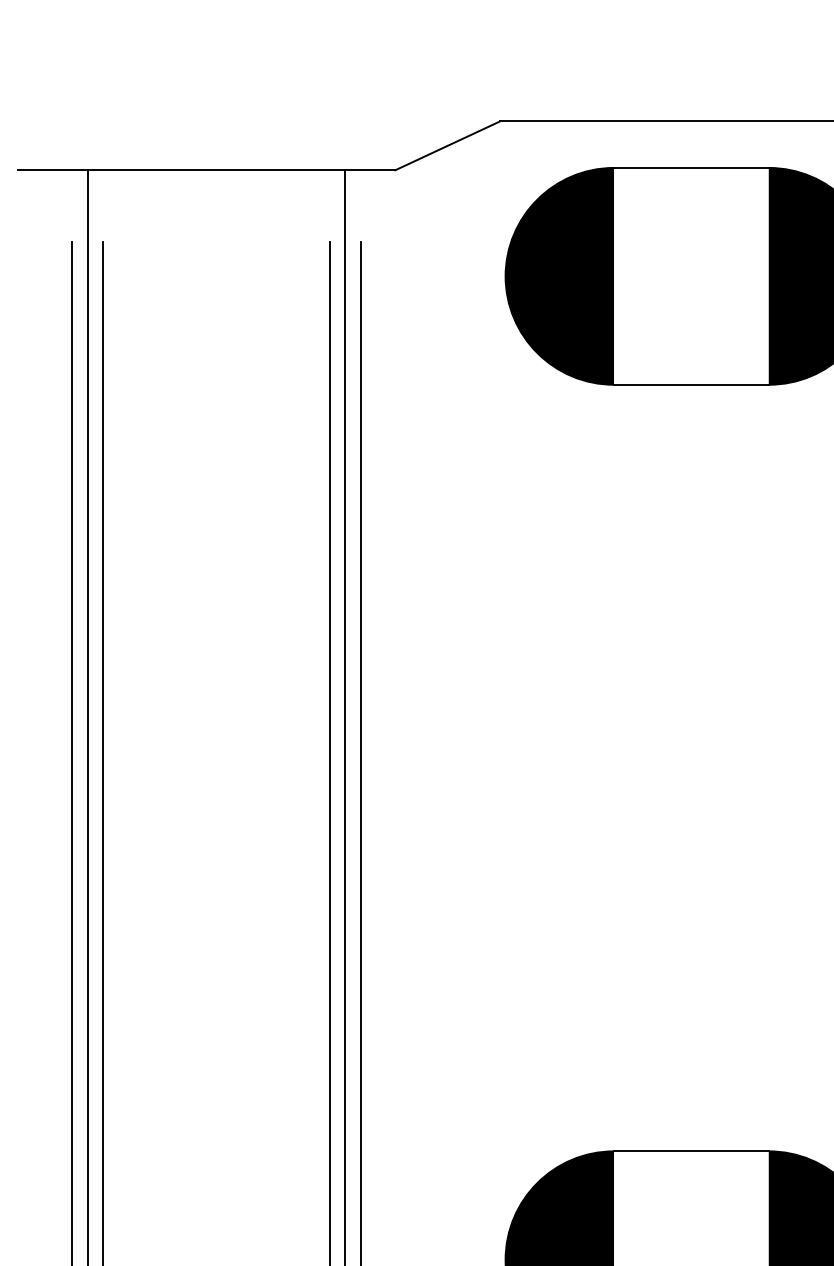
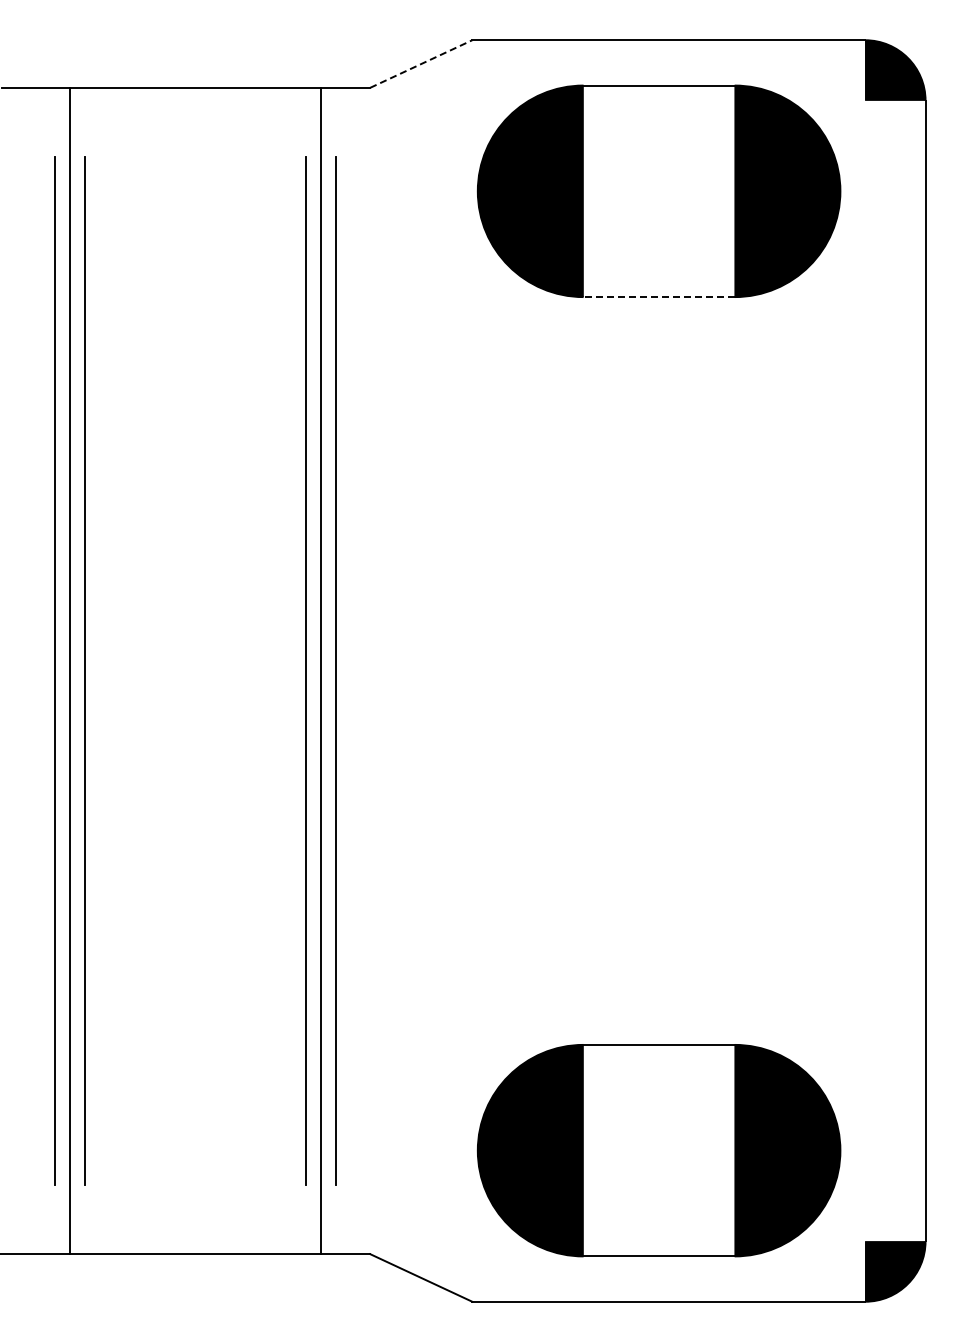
line: (447, 145) -> (421, 63), solid -> dashed
line: (691, 385) -> (659, 297), solid -> dashed

